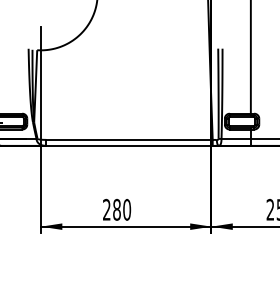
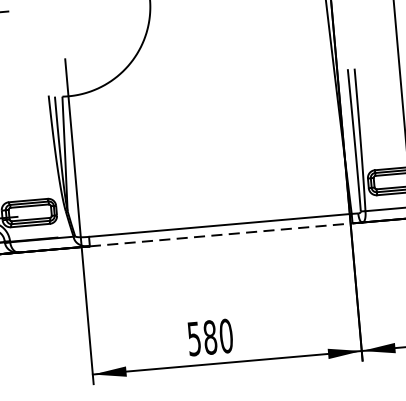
line: (129, 145) -> (221, 234), solid -> dashed
text: (106, 209) -> (193, 338), 280 -> 580

